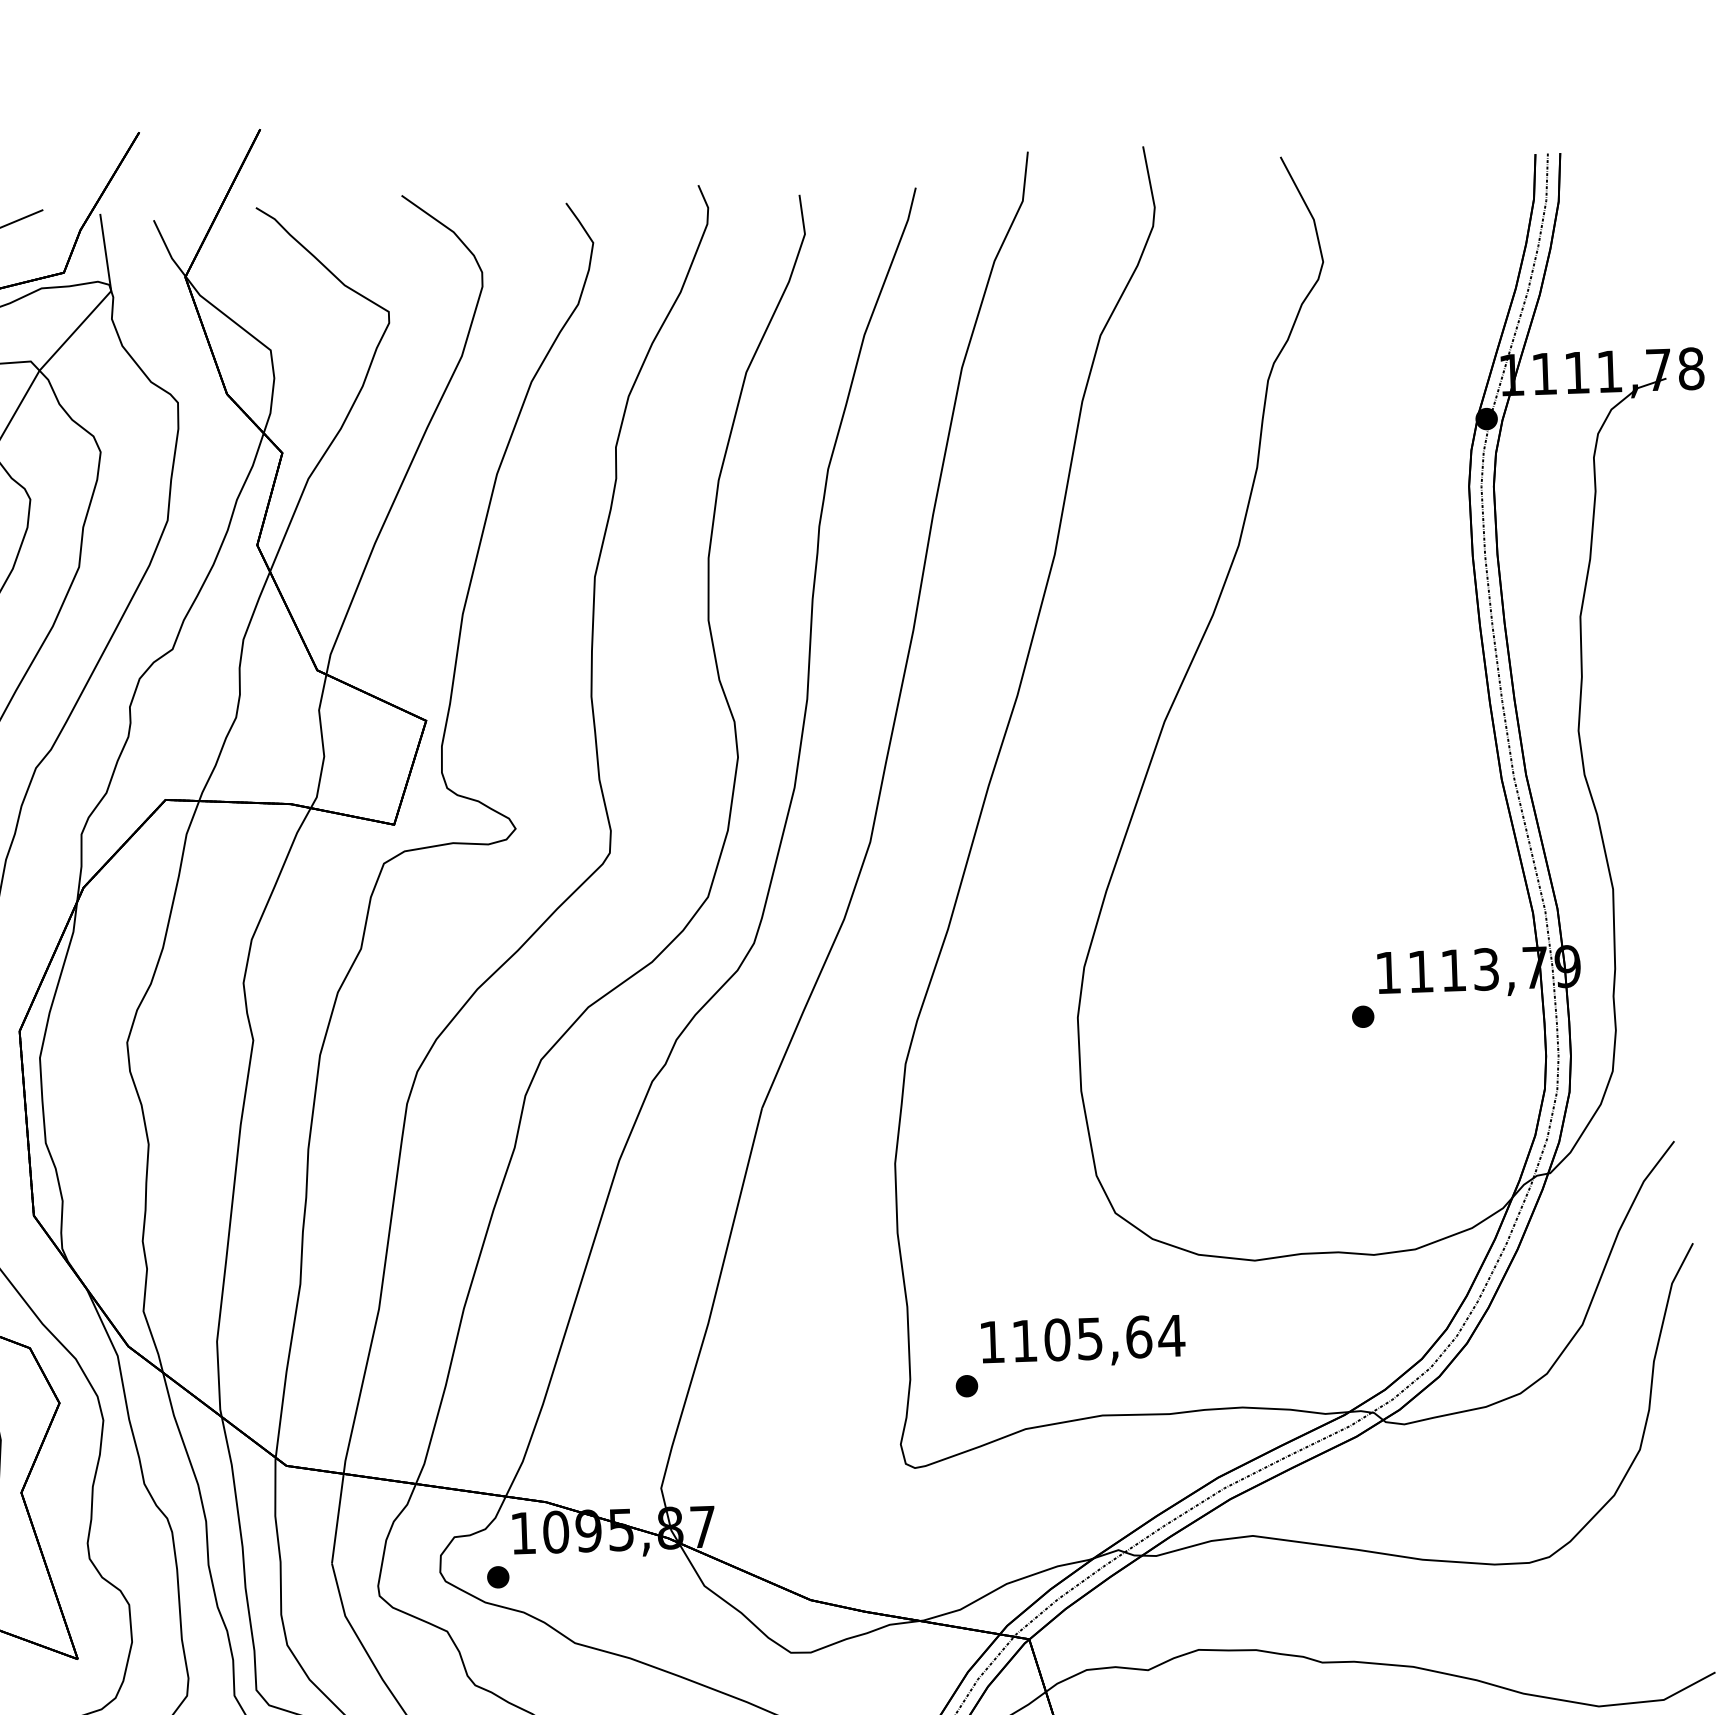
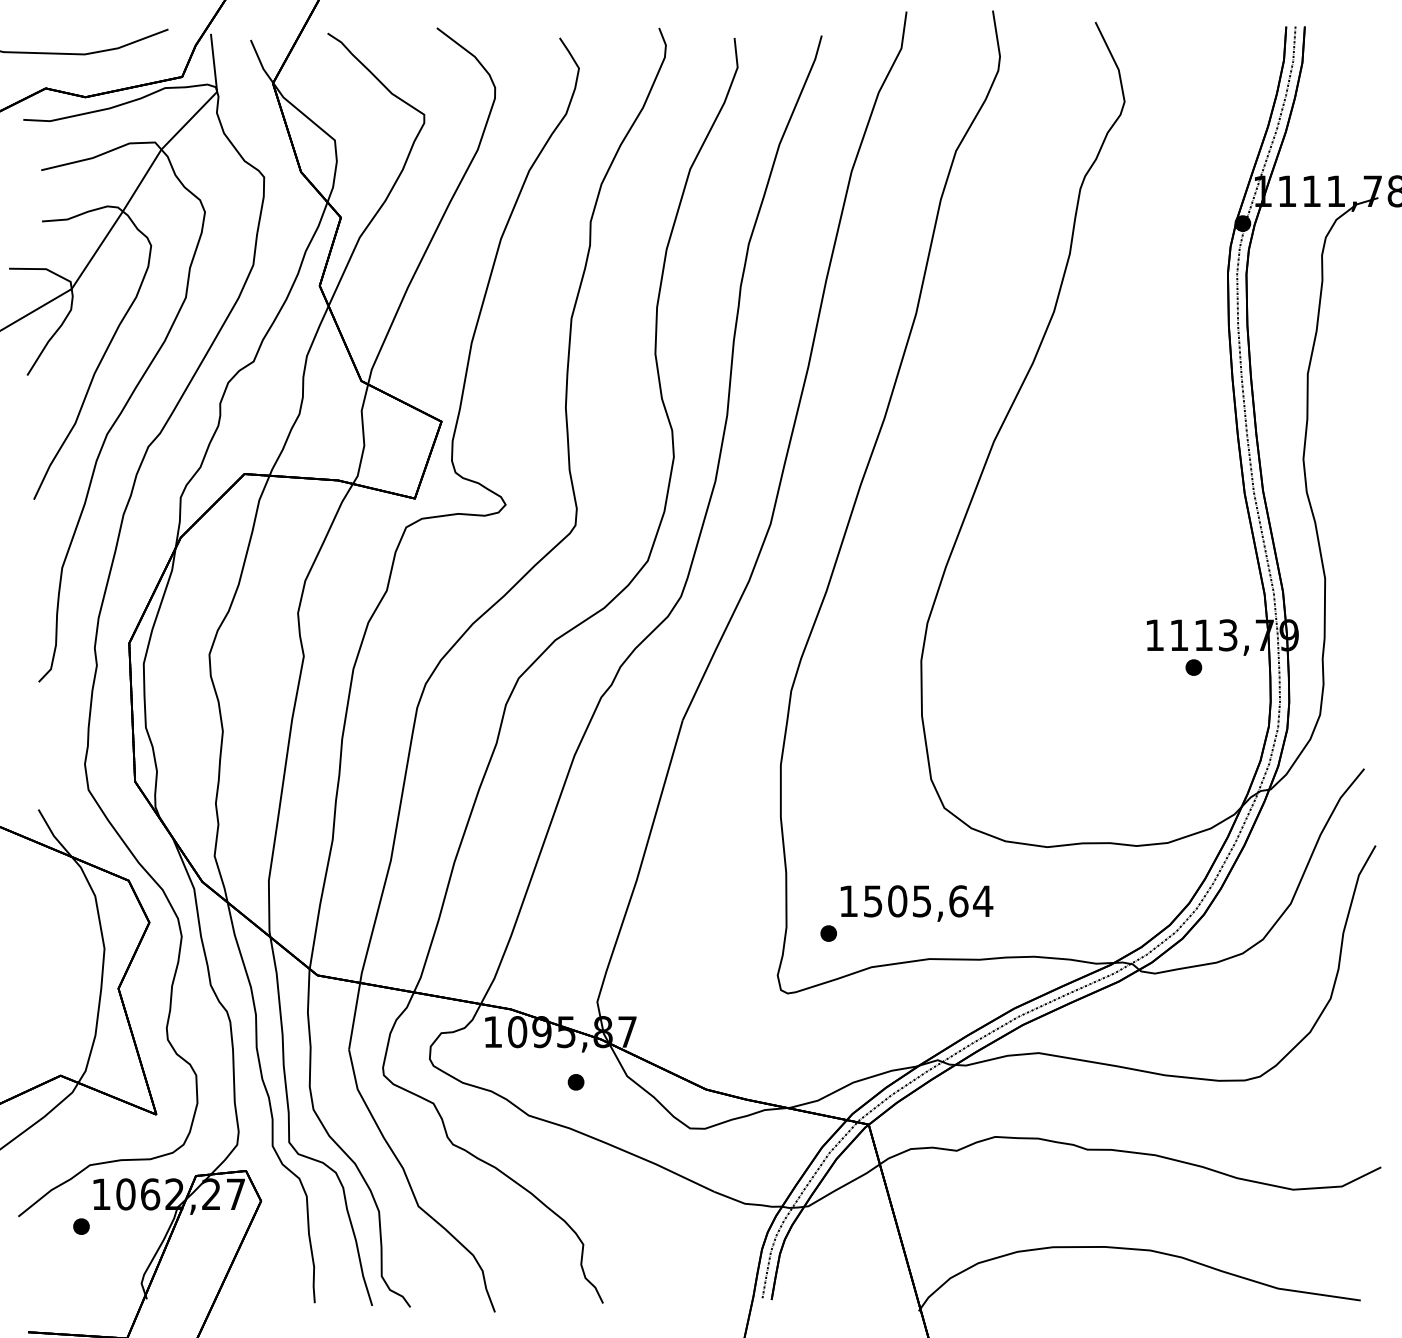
part: (1362, 1016) -> (1193, 667), moved
text: (1025, 1341) -> (873, 901), 1105,64 -> 1505,64
part: (497, 1577) -> (575, 1082), moved

